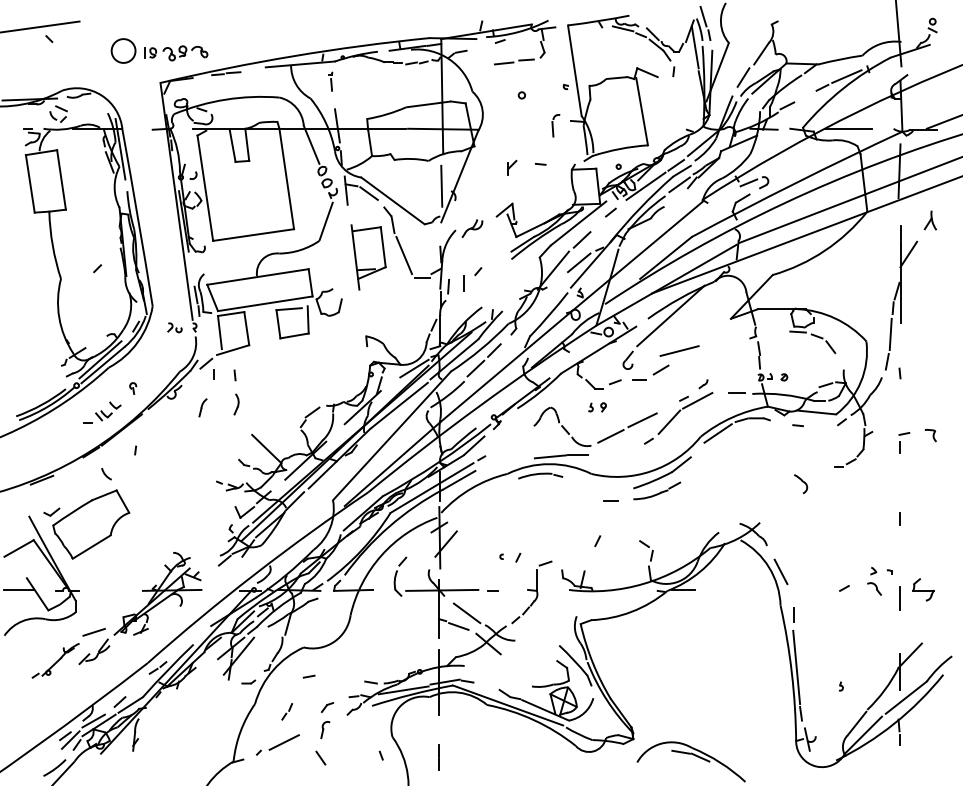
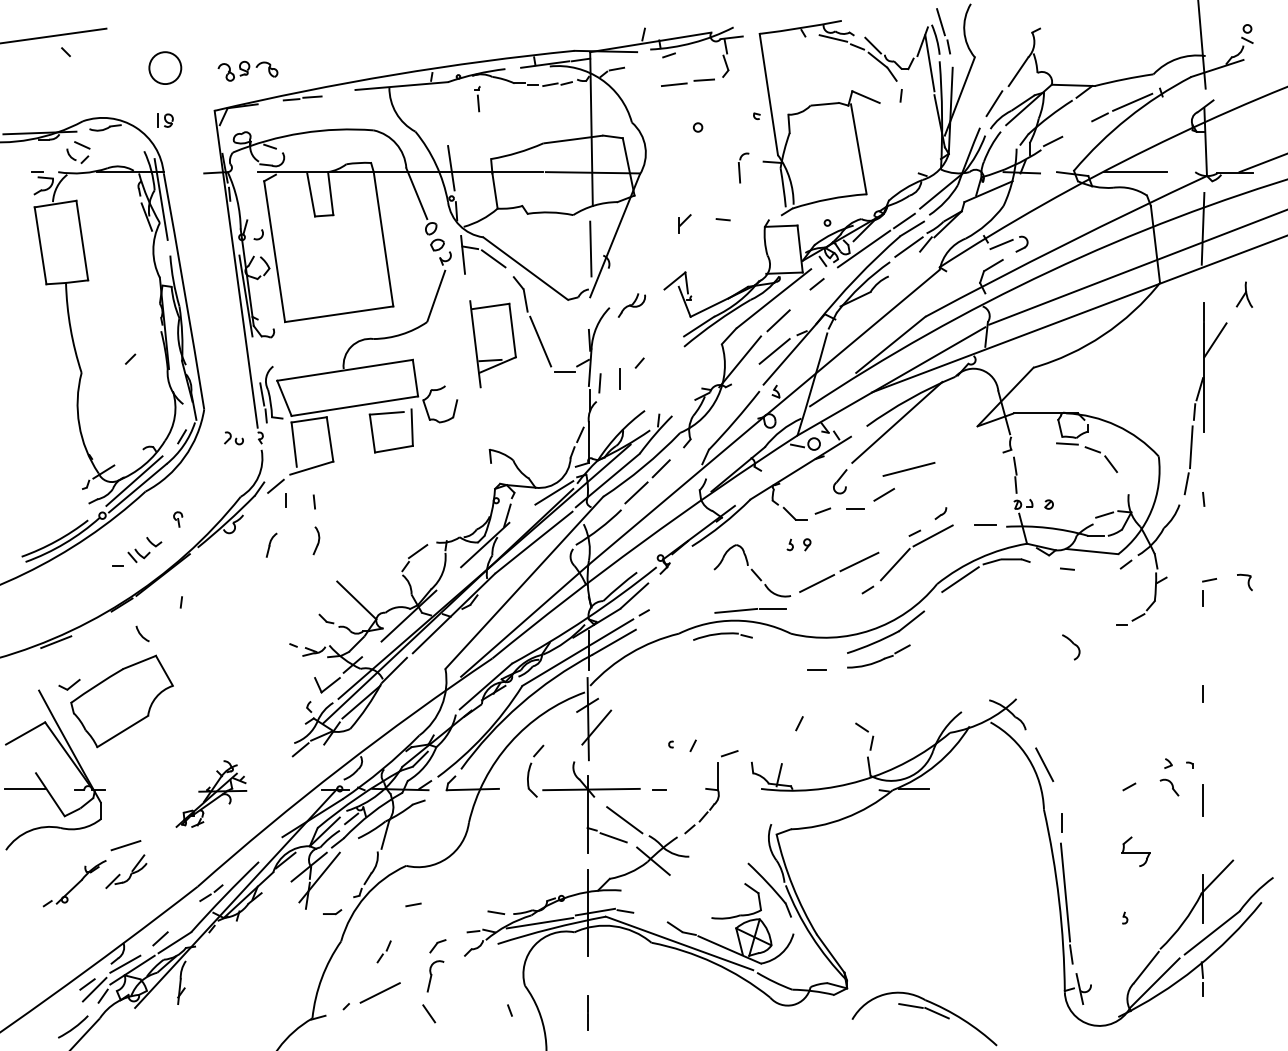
part: (150, 52) -> (165, 120), moved
part: (330, 81) -> (477, 99), moved
part: (923, 589) -> (1135, 851), moved
part: (158, 593) -> (211, 793), size x0.6
part: (324, 729) -> (434, 975), size x1.4

